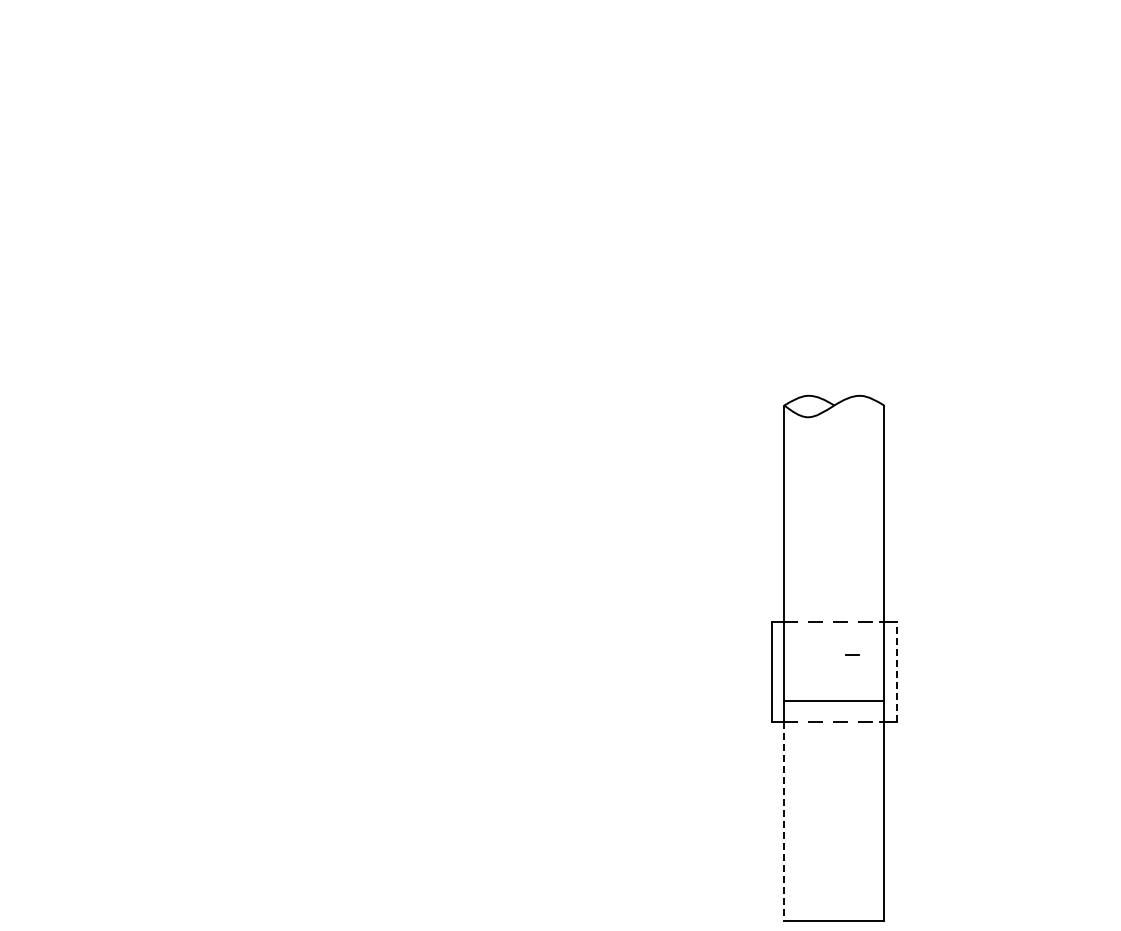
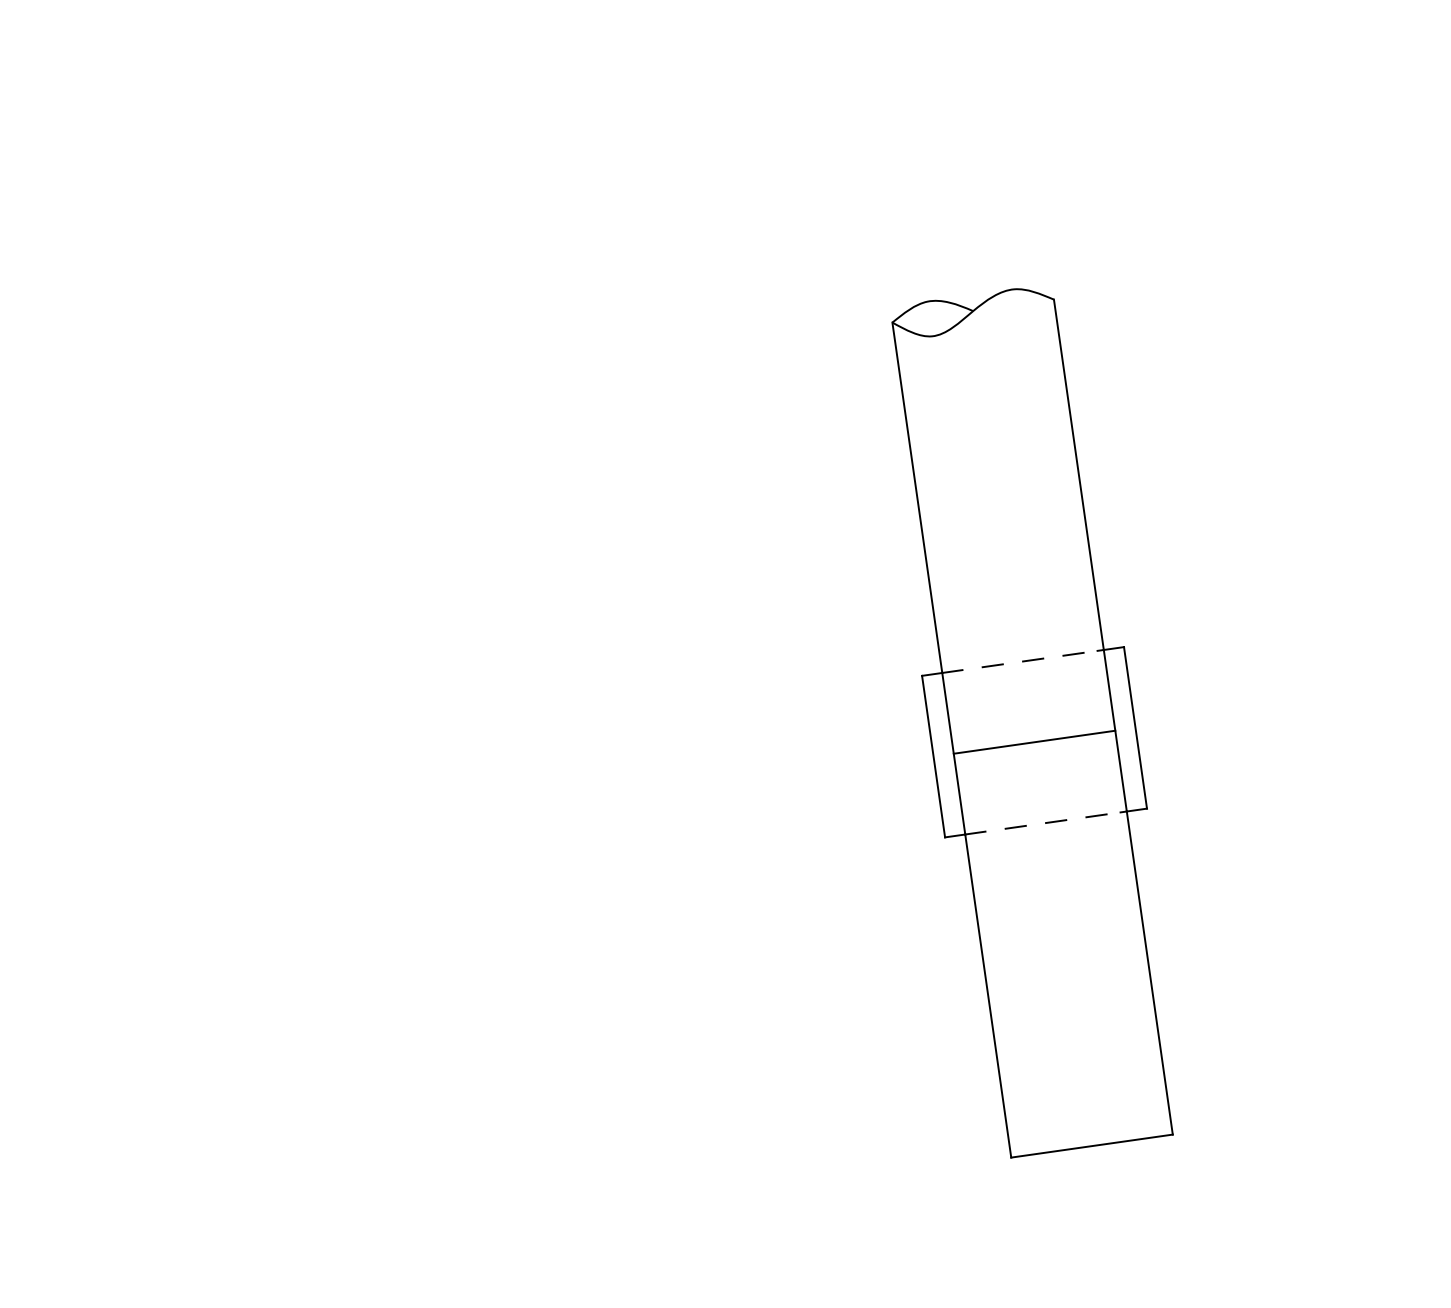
line: (852, 654) -> (1060, 709), removed
line: (896, 671) -> (1135, 727), dashed -> solid
line: (834, 700) -> (1034, 741), moved
line: (784, 821) -> (988, 995), dashed -> solid

